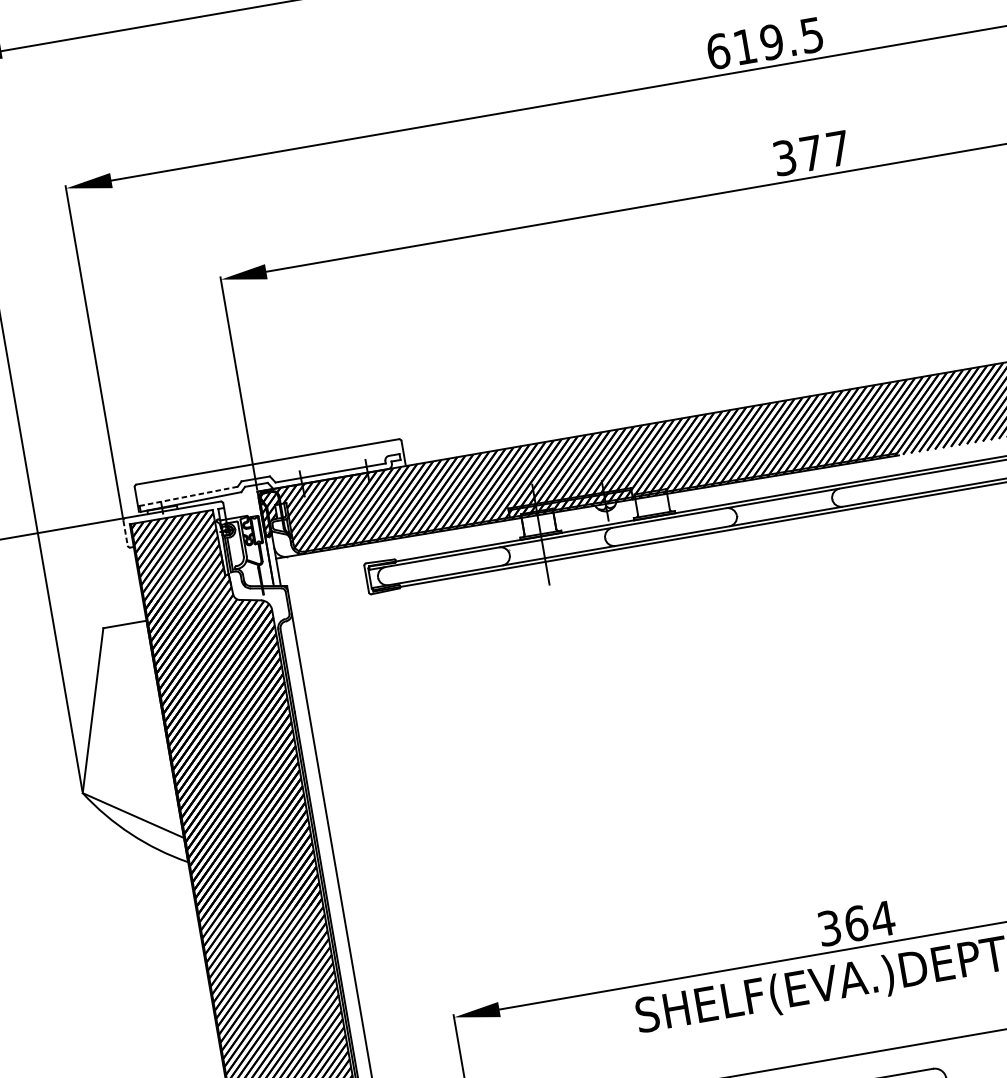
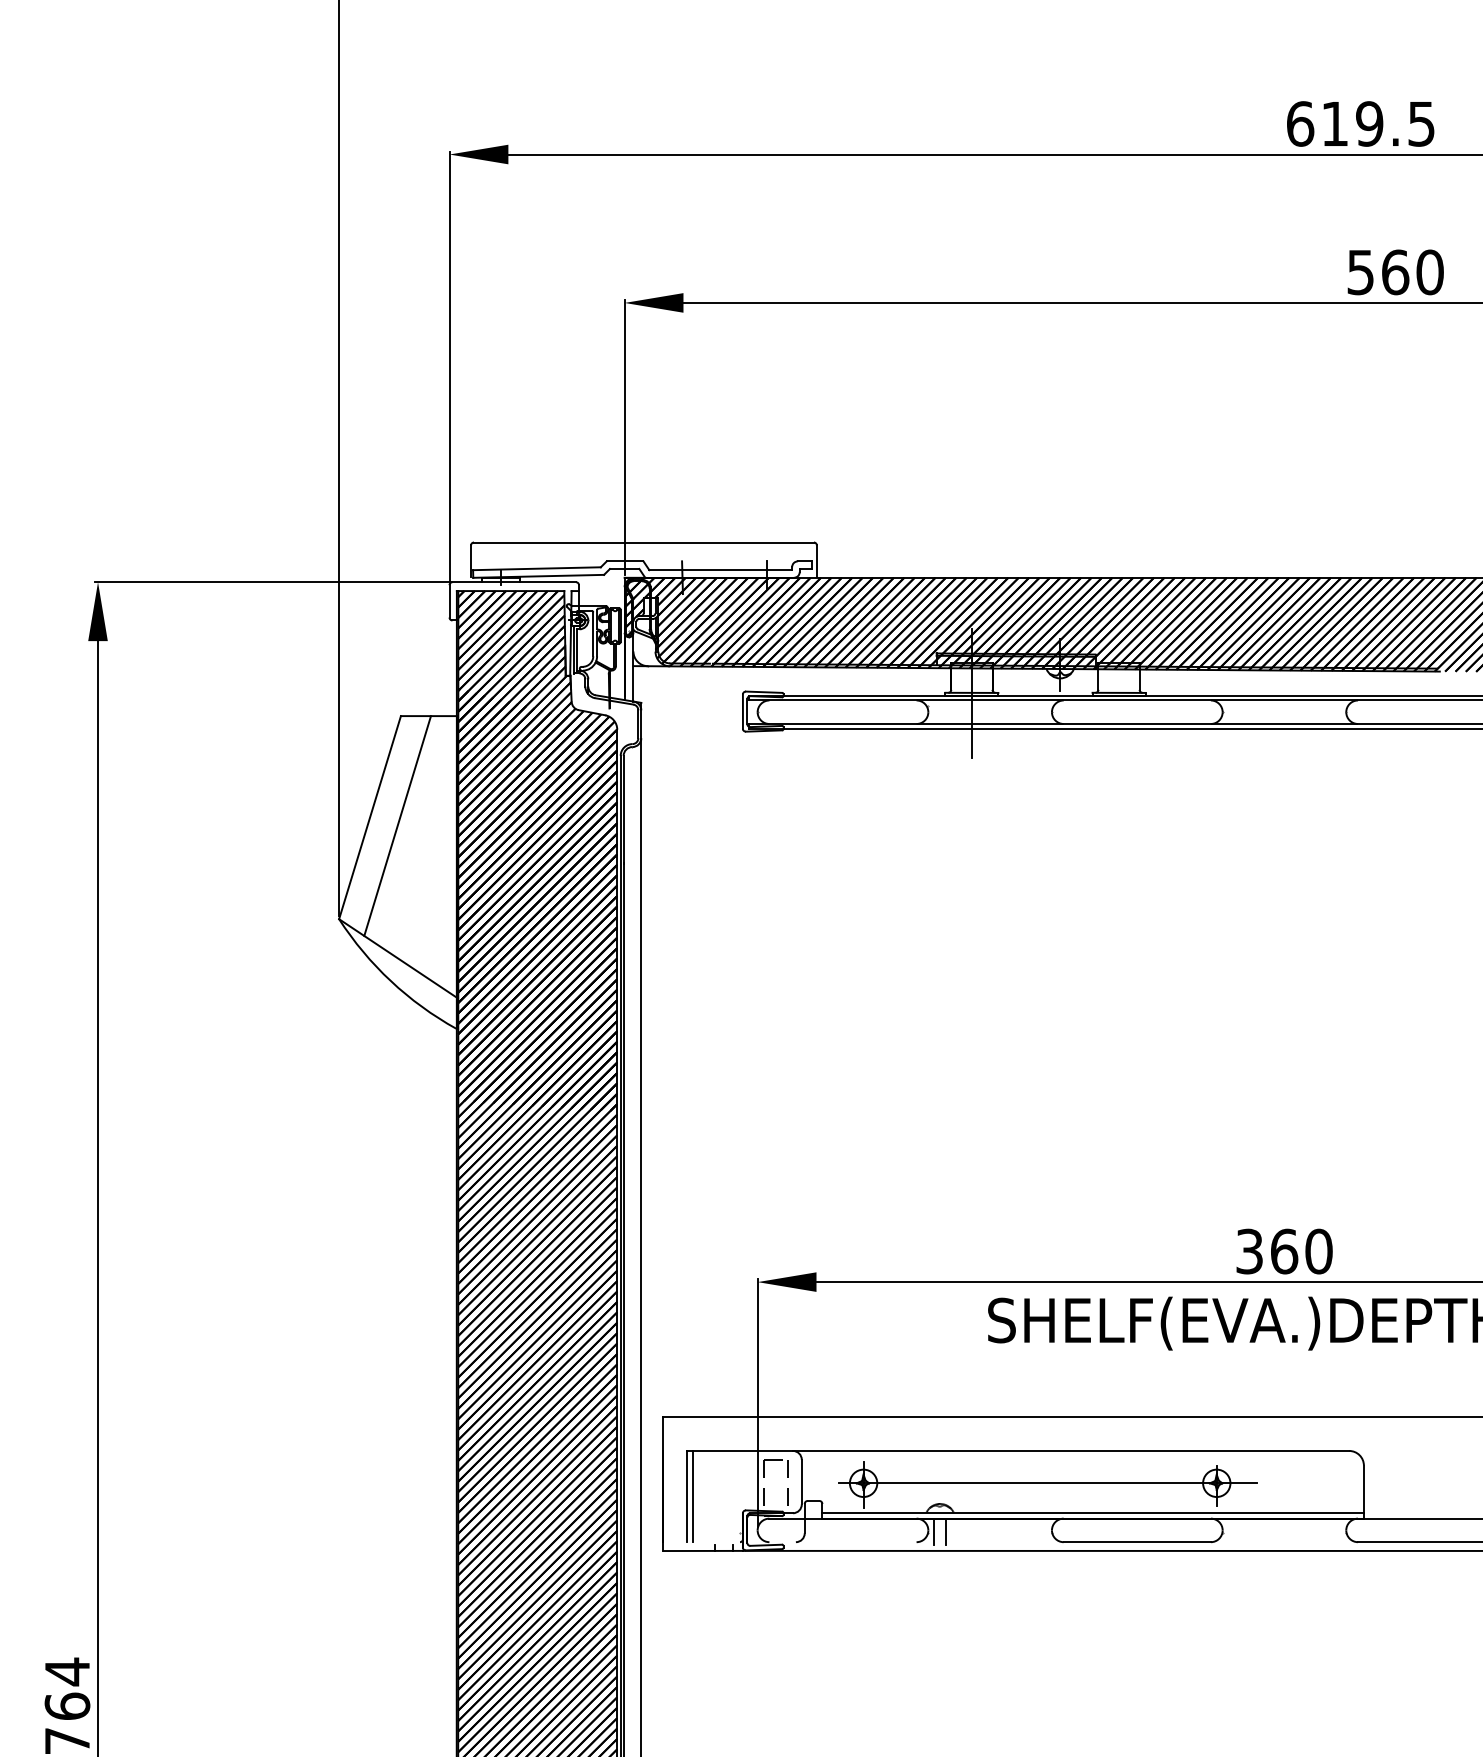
text: (811, 153) -> (1395, 272), 377 -> 560
line: (188, 496) -> (536, 568), dashed -> solid
line: (125, 533) -> (449, 601), dashed -> solid
line: (115, 713) -> (397, 825), added
text: (882, 919) -> (1318, 1251), 364 -> 360

